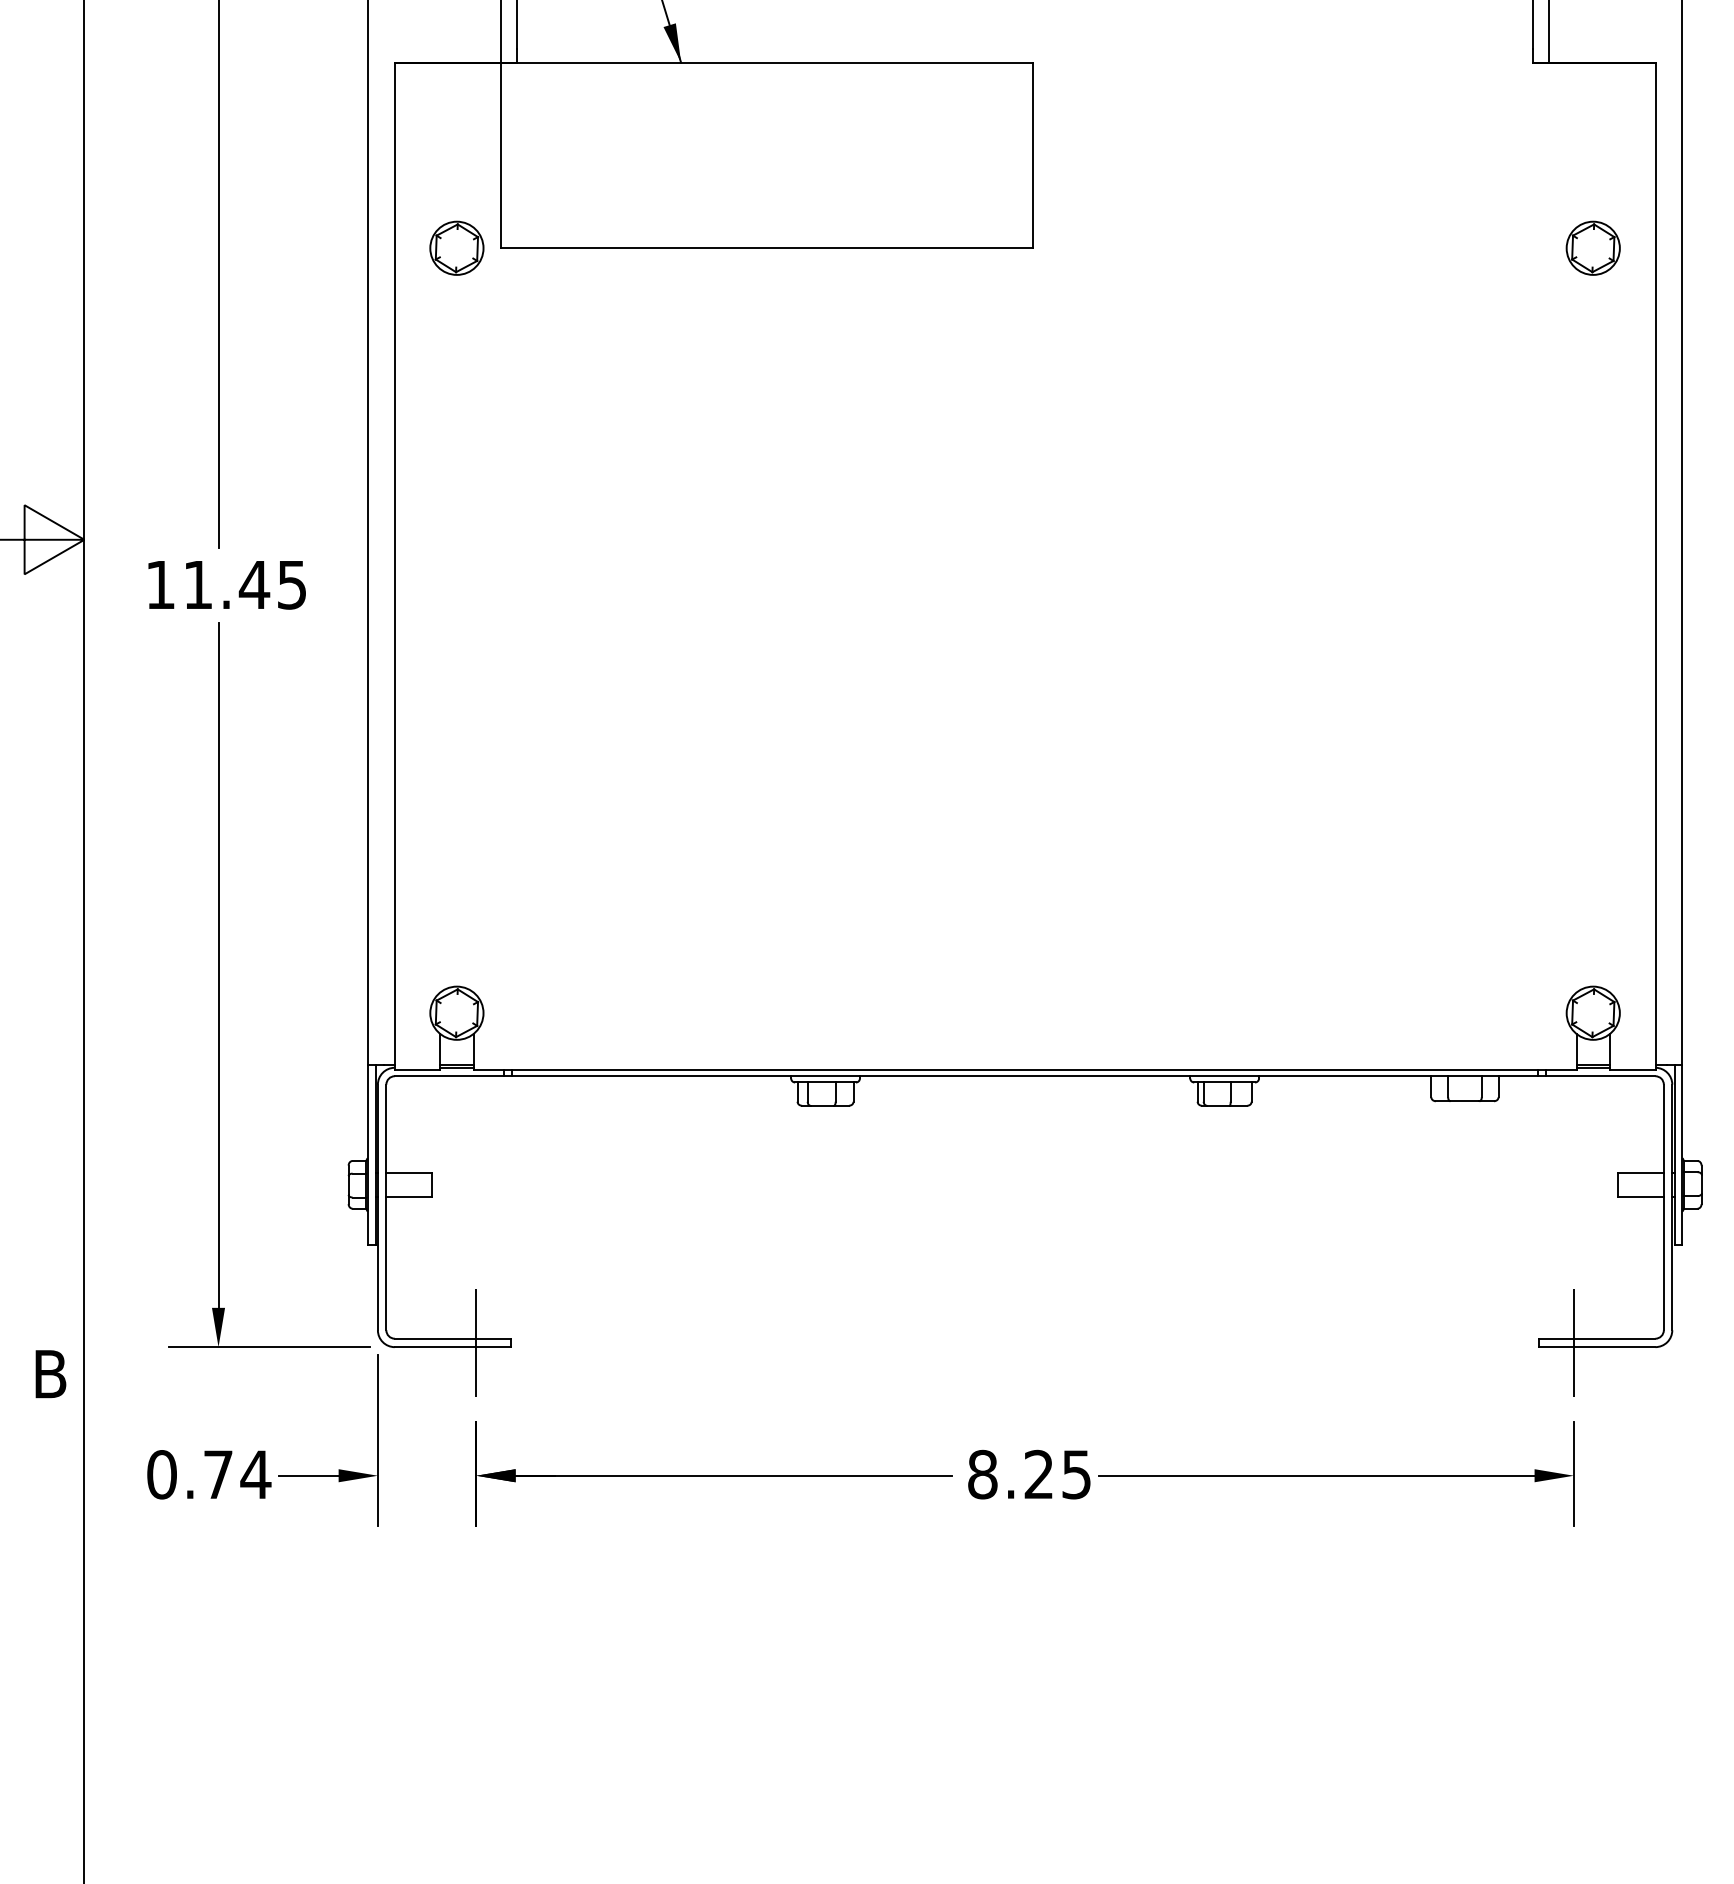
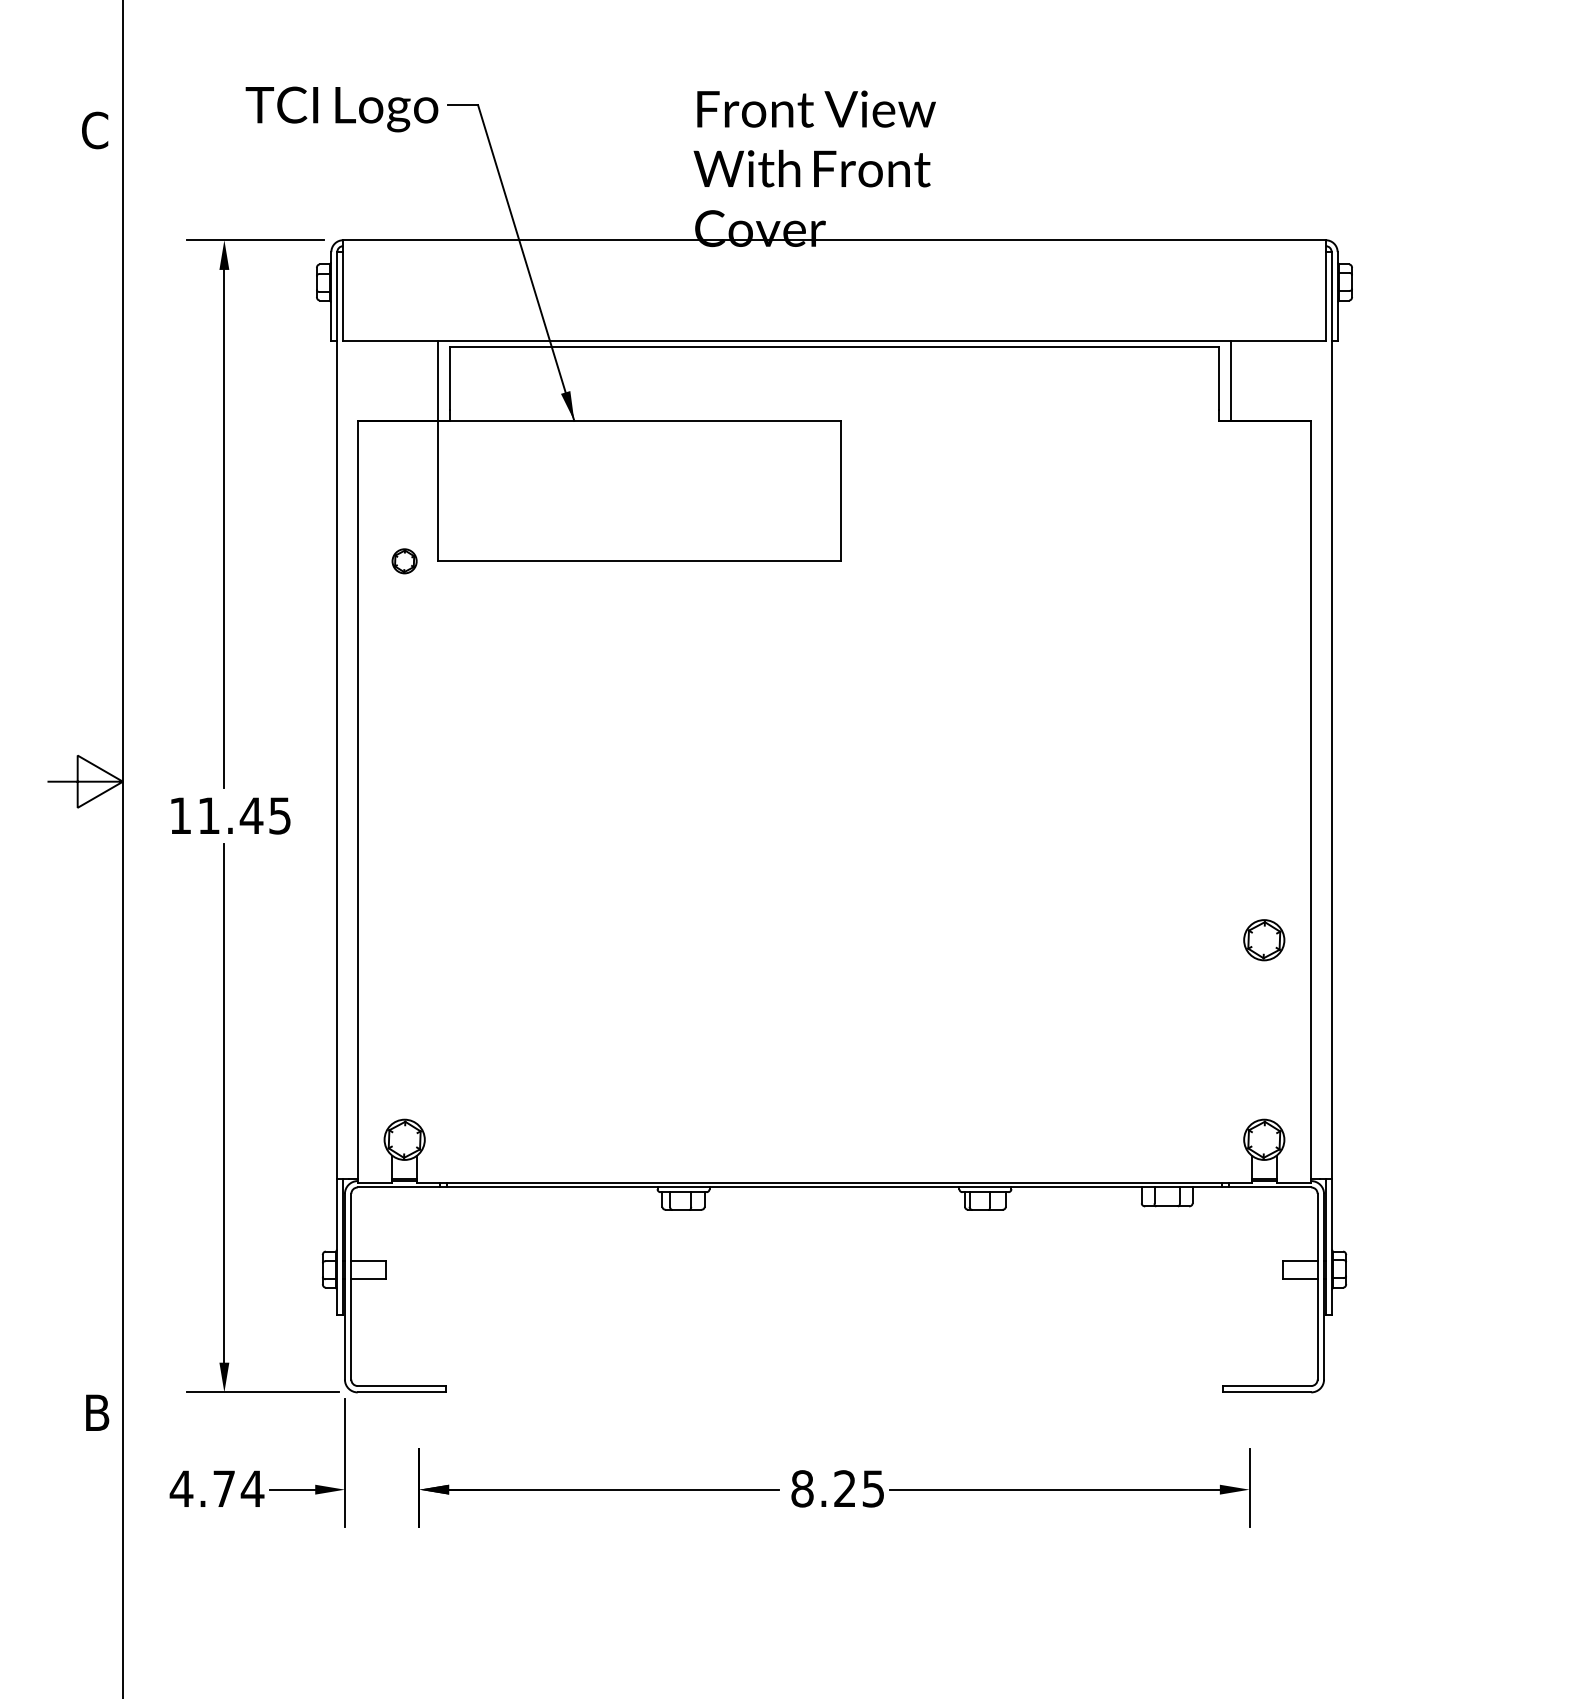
part: (456, 248) -> (404, 561), size x0.6
part: (1593, 248) -> (1264, 940), moved
line: (476, 1343) -> (419, 1389), removed
line: (1573, 1343) -> (1249, 1389), removed
text: (161, 1474) -> (181, 1488), 0.74 -> 4.74

